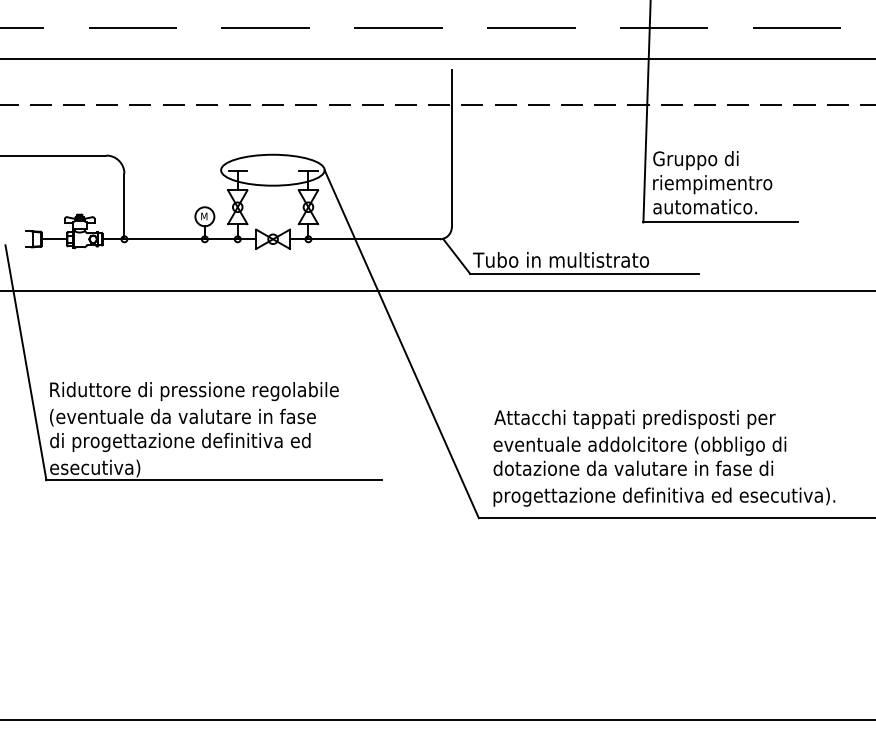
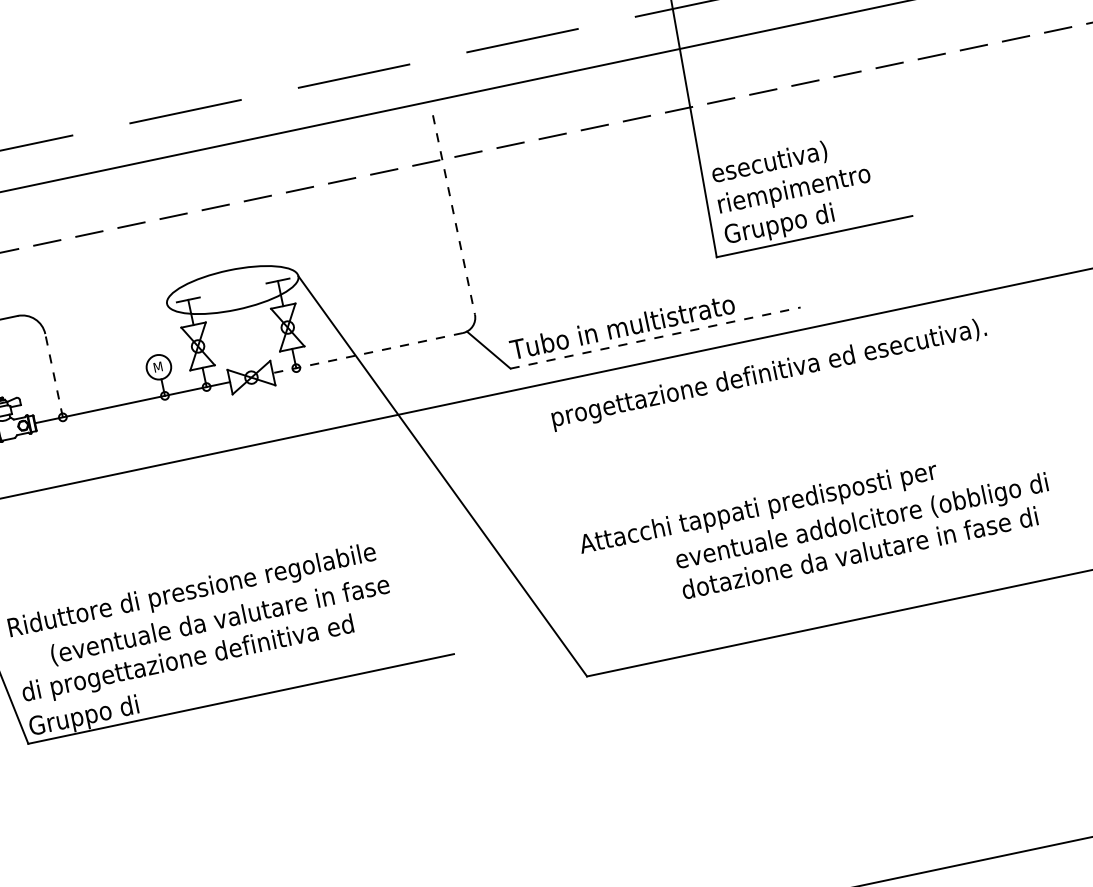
line: (451, 148) -> (453, 214), solid -> dashed
text: (698, 160) -> (770, 163), Gruppo di -> esecutiva)
line: (124, 206) -> (54, 375), solid -> dashed
text: (704, 208) -> (790, 223), automatico. -> Gruppo di
line: (364, 239) -> (367, 353), solid -> dashed
line: (584, 273) -> (655, 337), solid -> dashed
text: (182, 417) -> (219, 620), moved
text: (639, 455) -> (864, 534), moved
text: (95, 468) -> (87, 715), esecutiva) -> Gruppo di
text: (664, 496) -> (769, 373), moved

